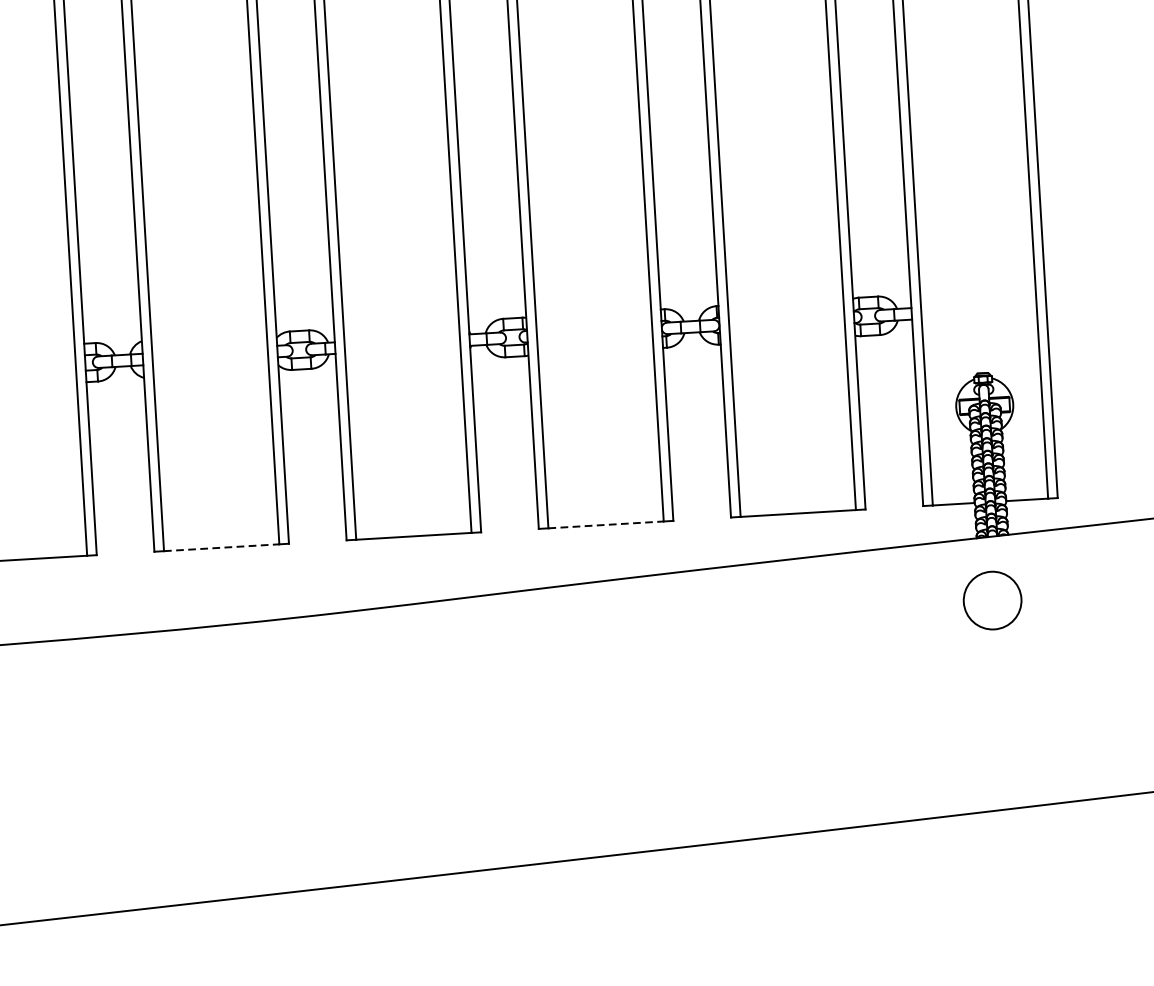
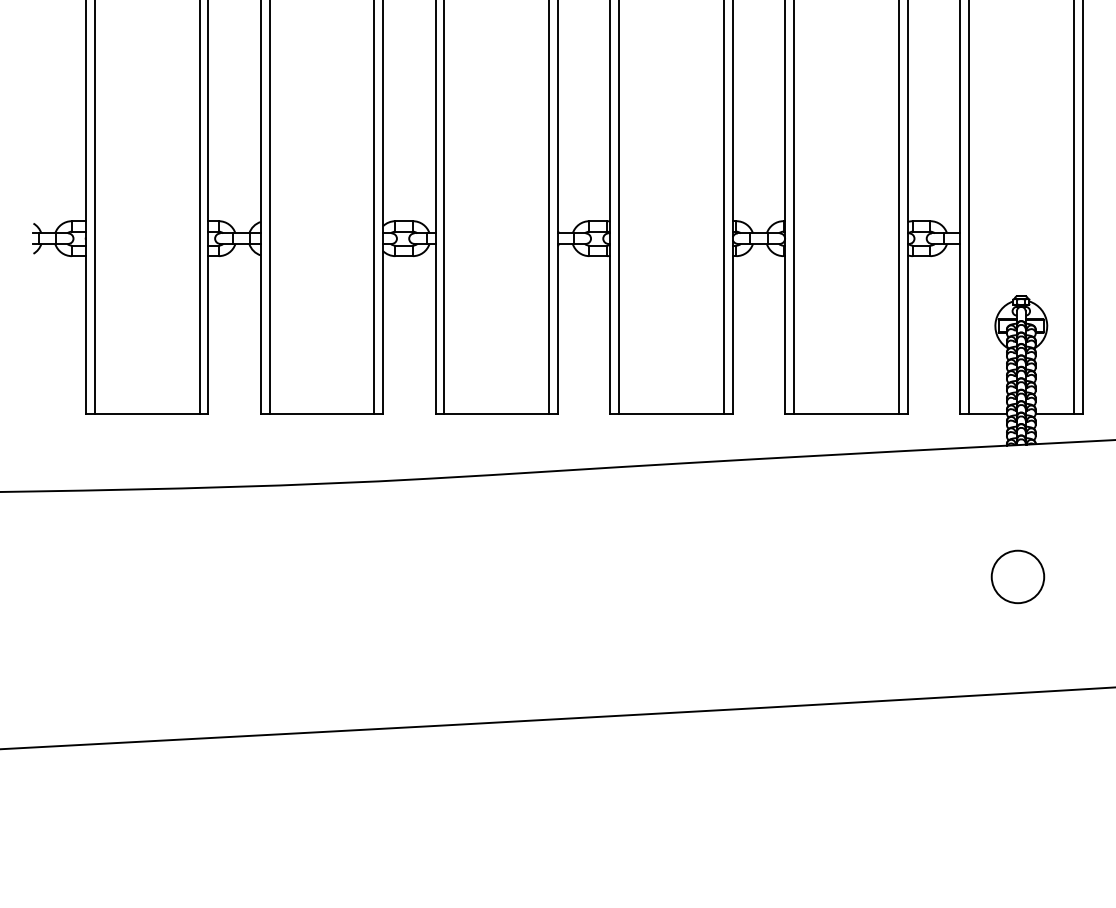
line: (607, 524) -> (672, 413), dashed -> solid
line: (222, 547) -> (322, 413), dashed -> solid
circle: (992, 600) -> (1017, 576), moved

